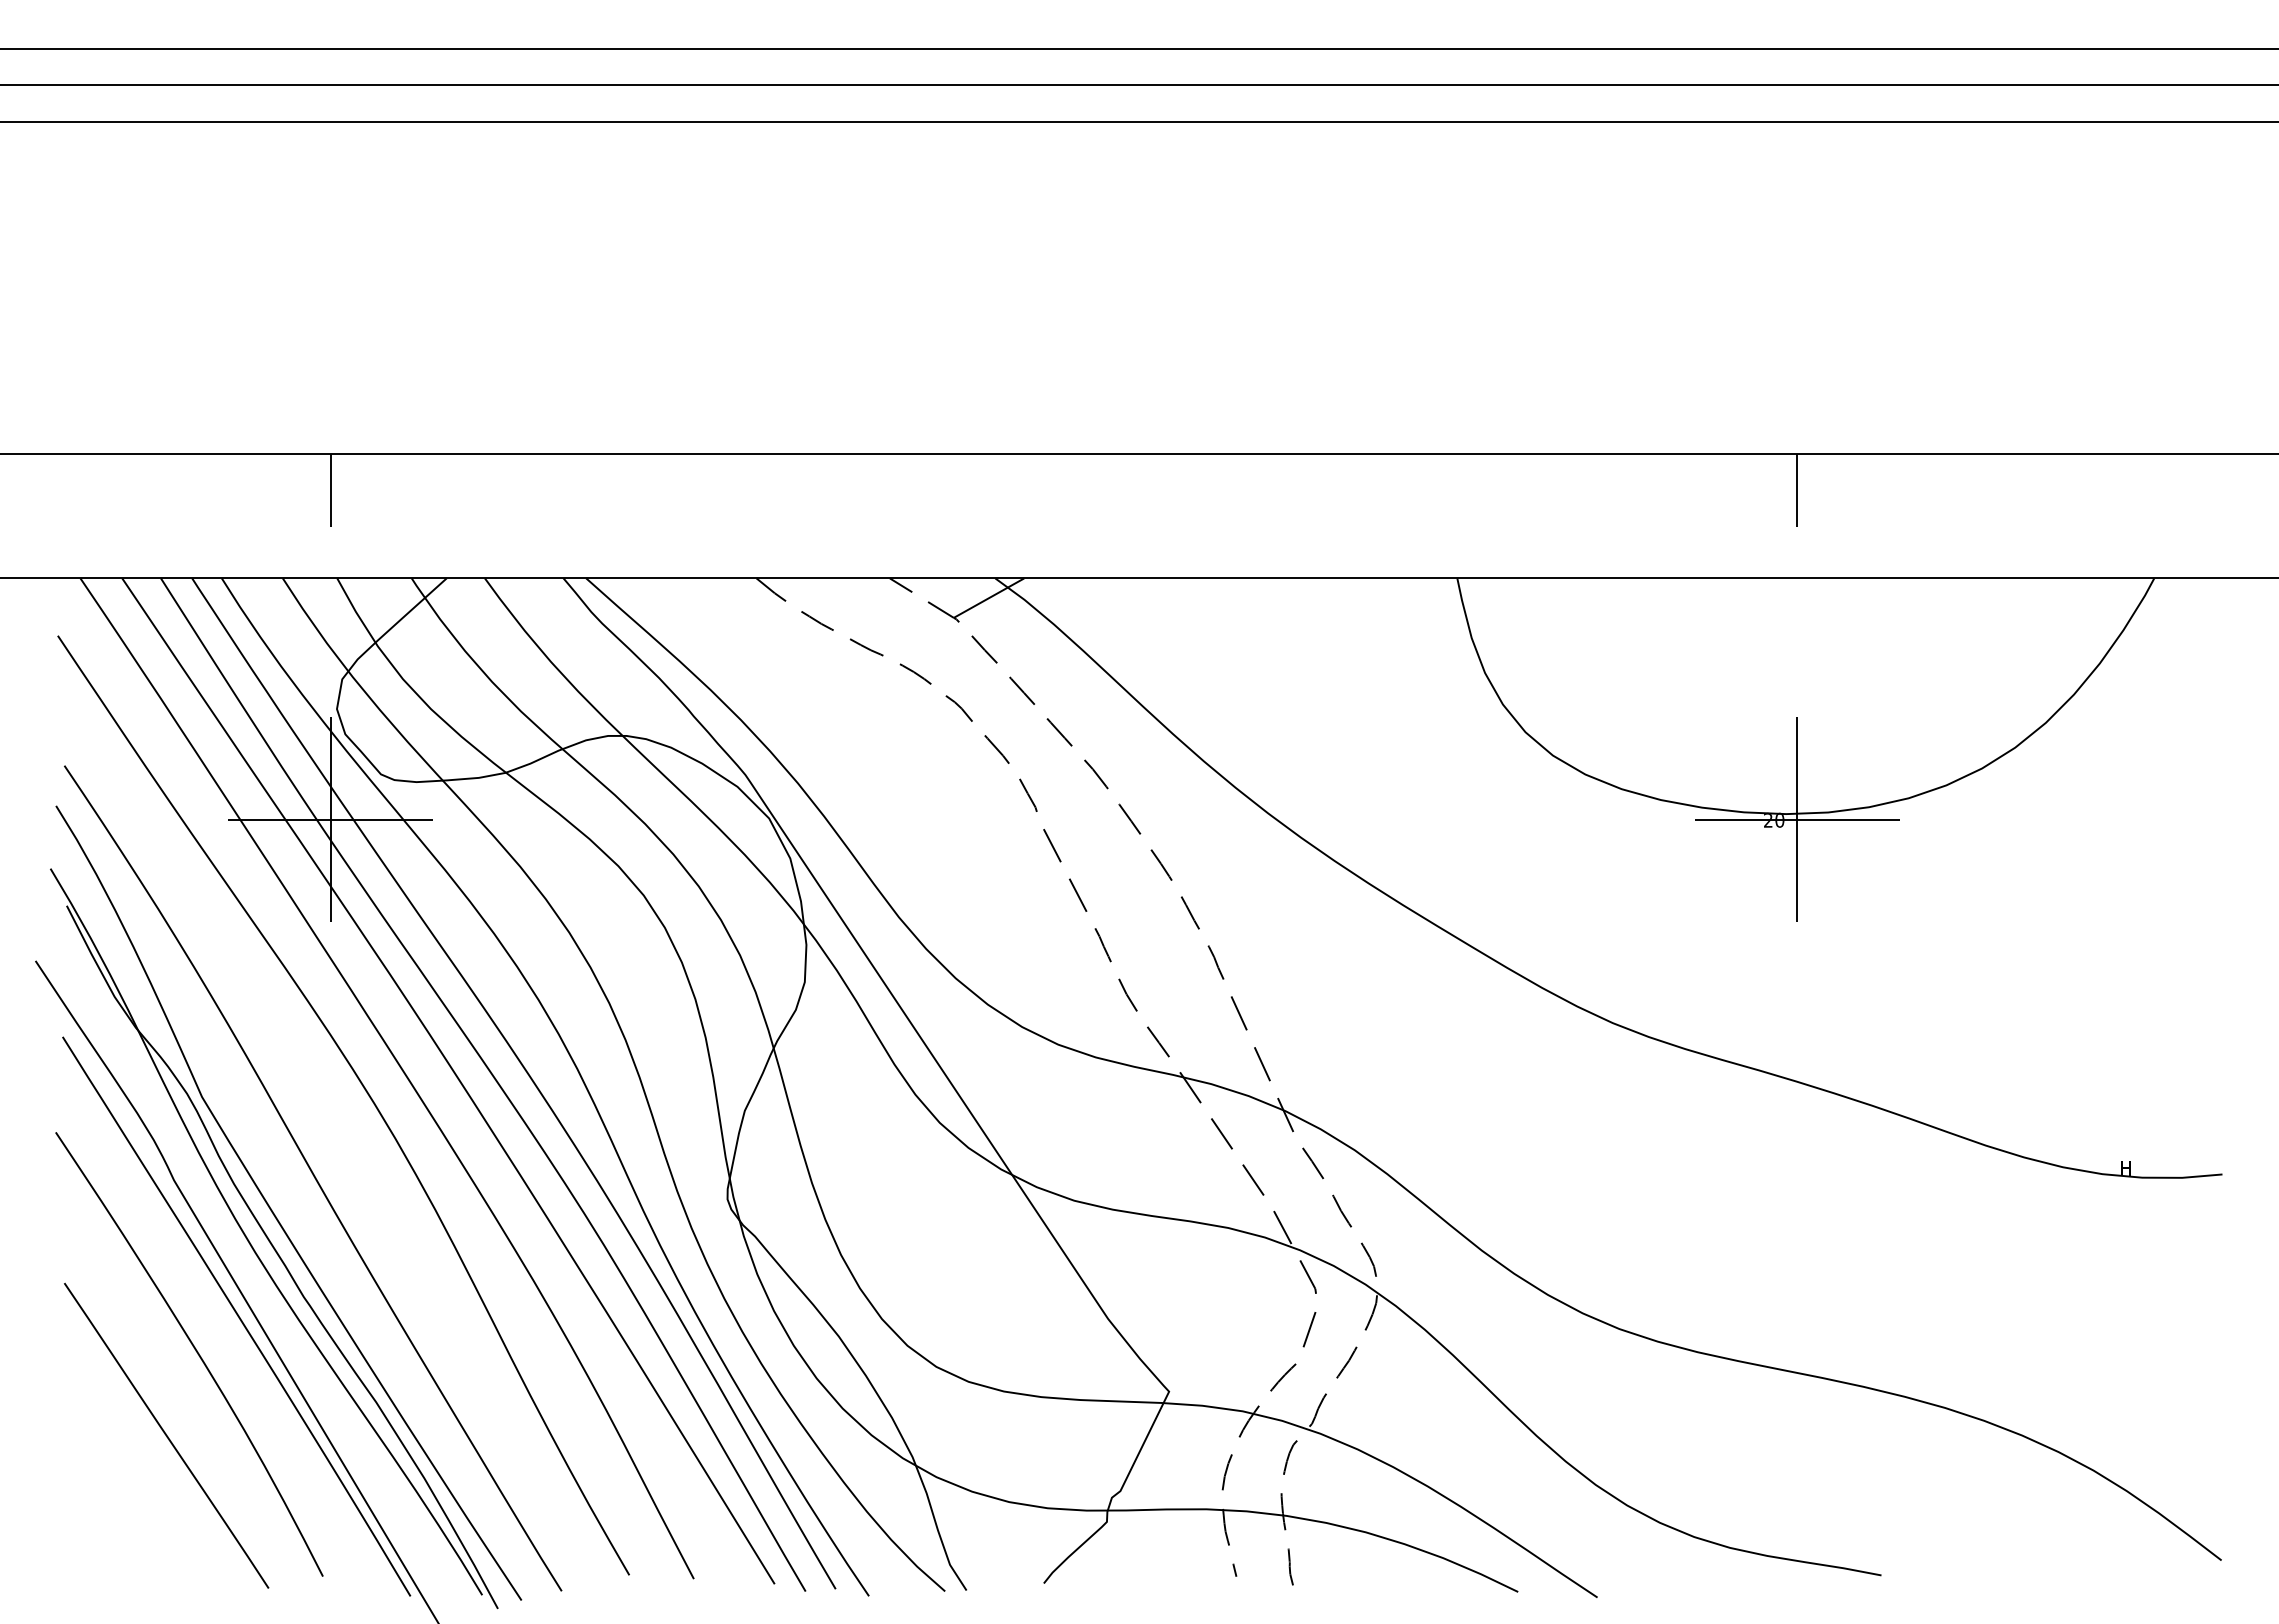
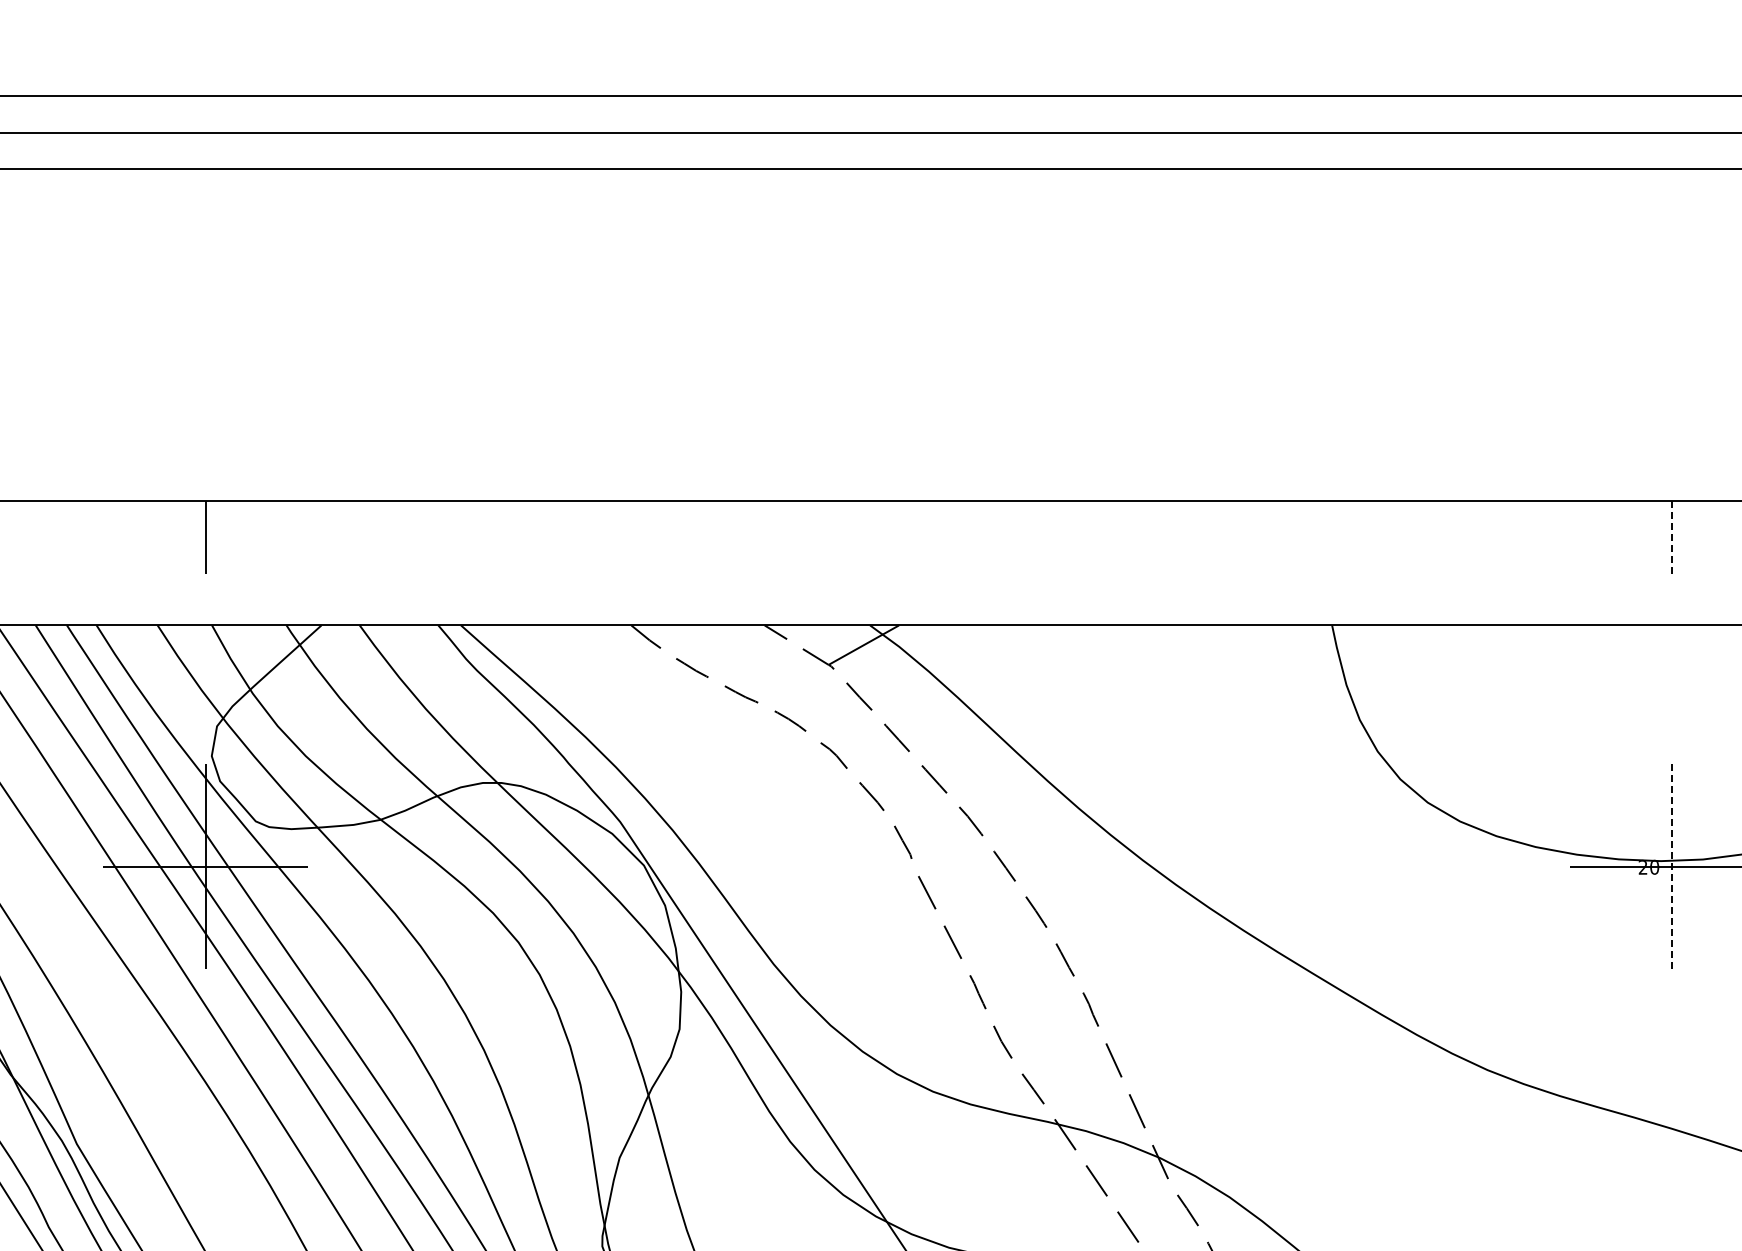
line: (1797, 490) -> (1672, 537), solid -> dashed
line: (1797, 819) -> (1672, 866), solid -> dashed

